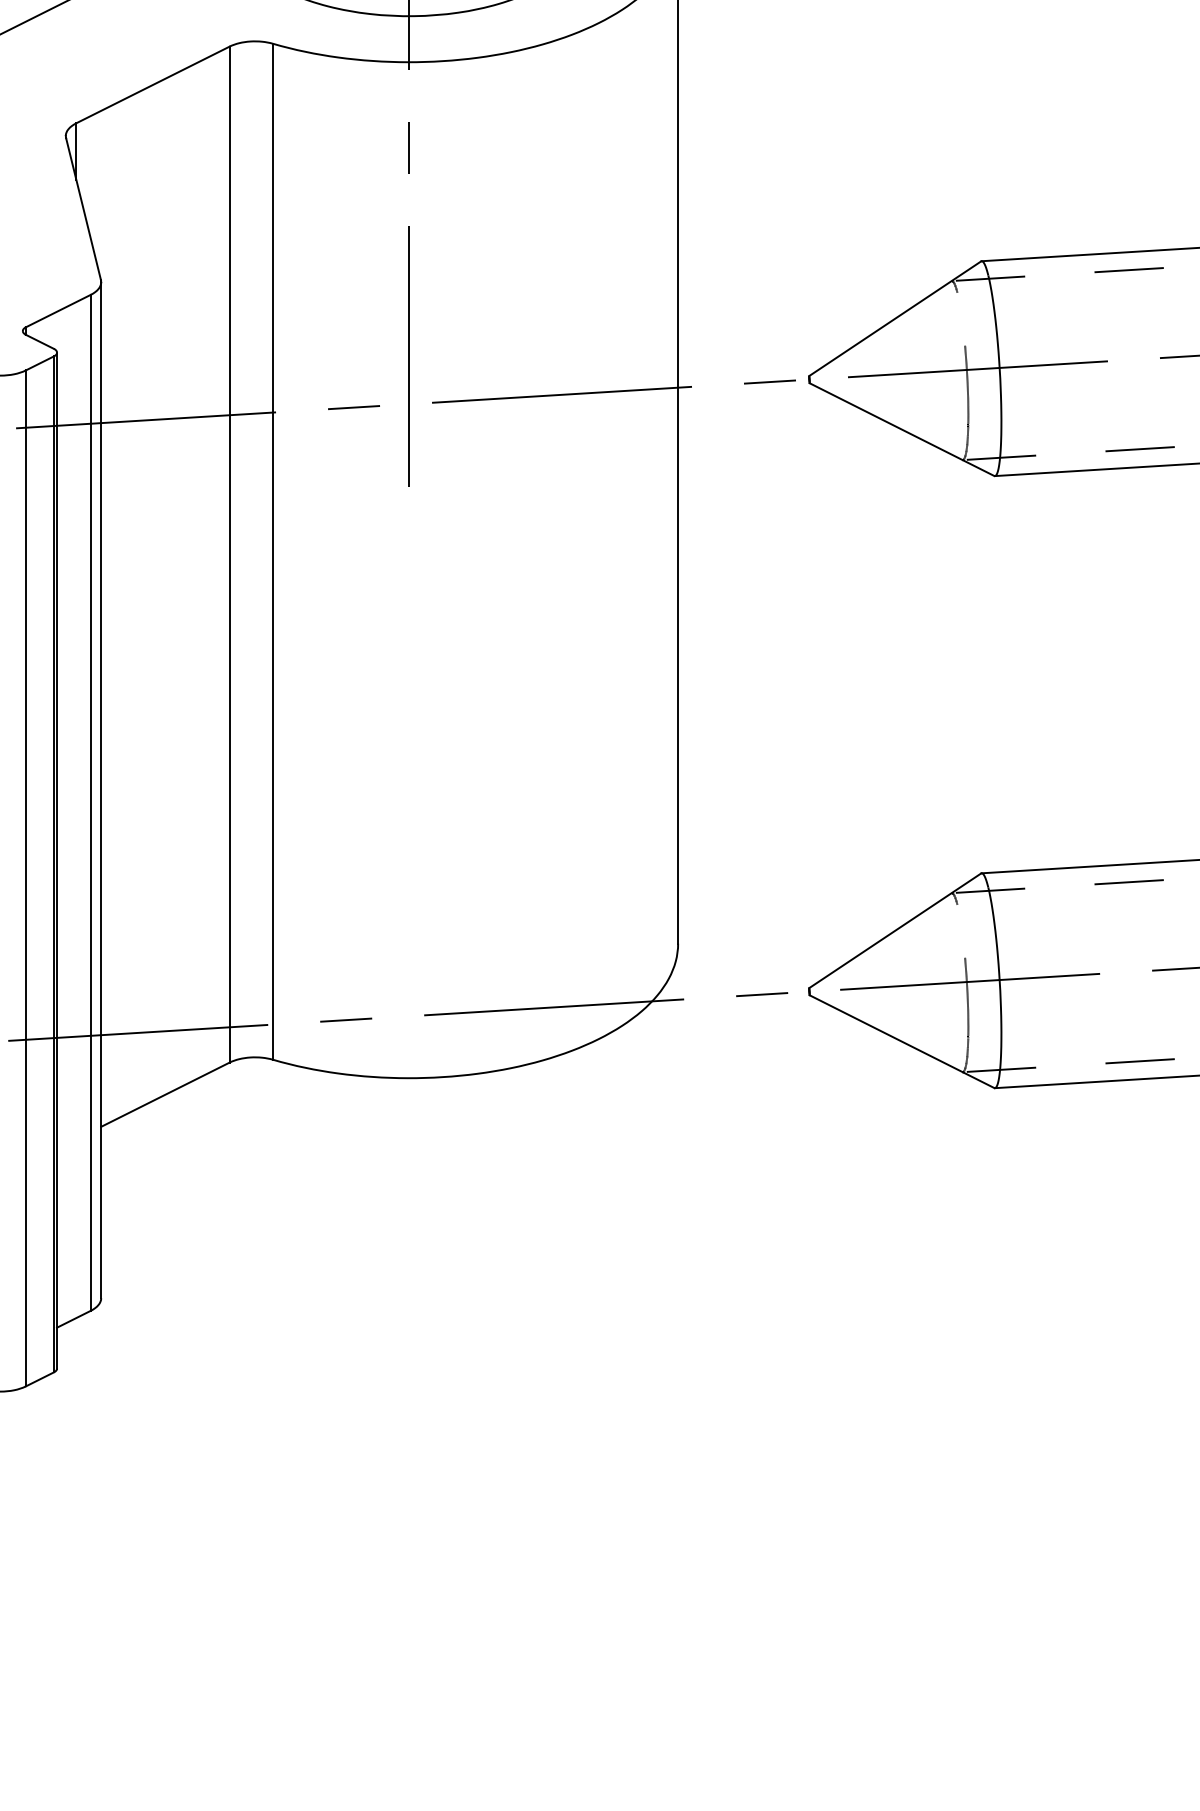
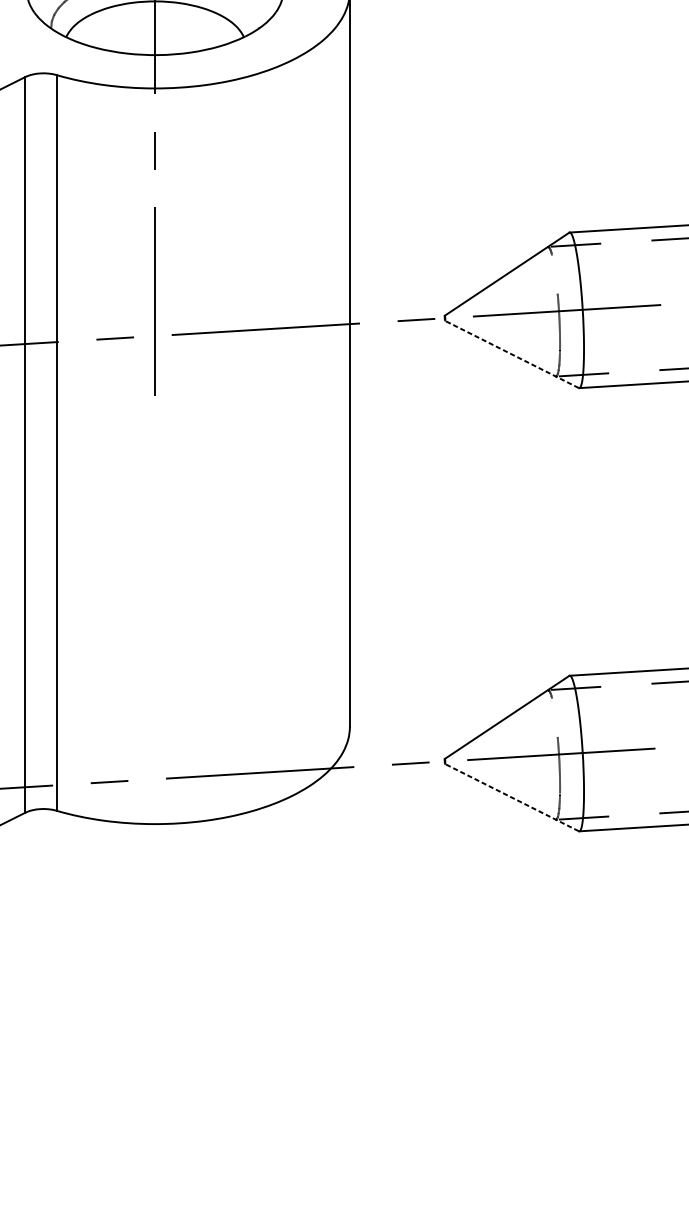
line: (901, 429) -> (511, 354), solid -> dashed
line: (901, 1041) -> (511, 797), solid -> dashed

